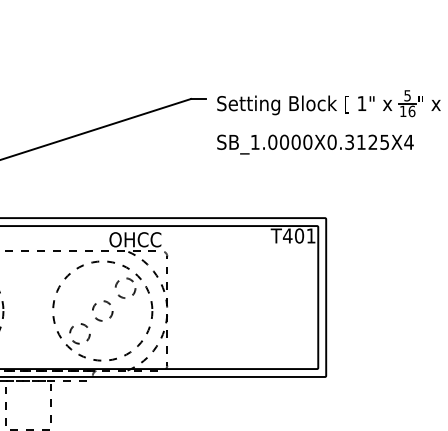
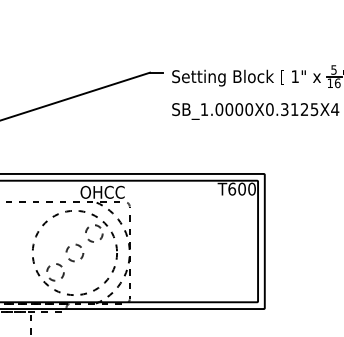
text: (298, 235) -> (241, 188), T401 -> T600

